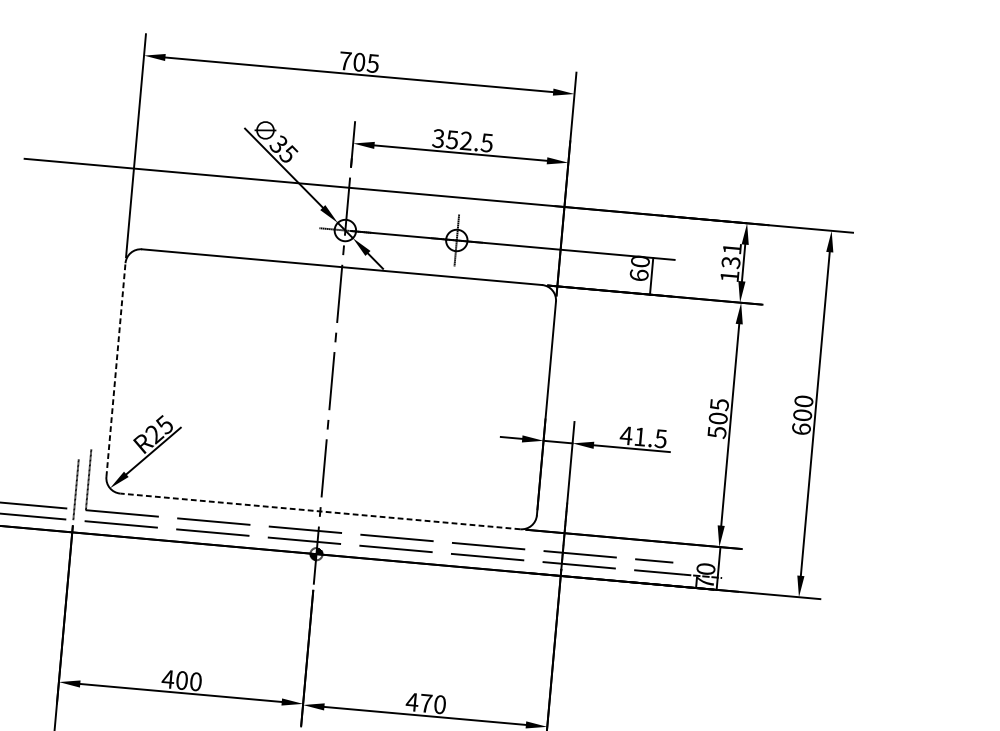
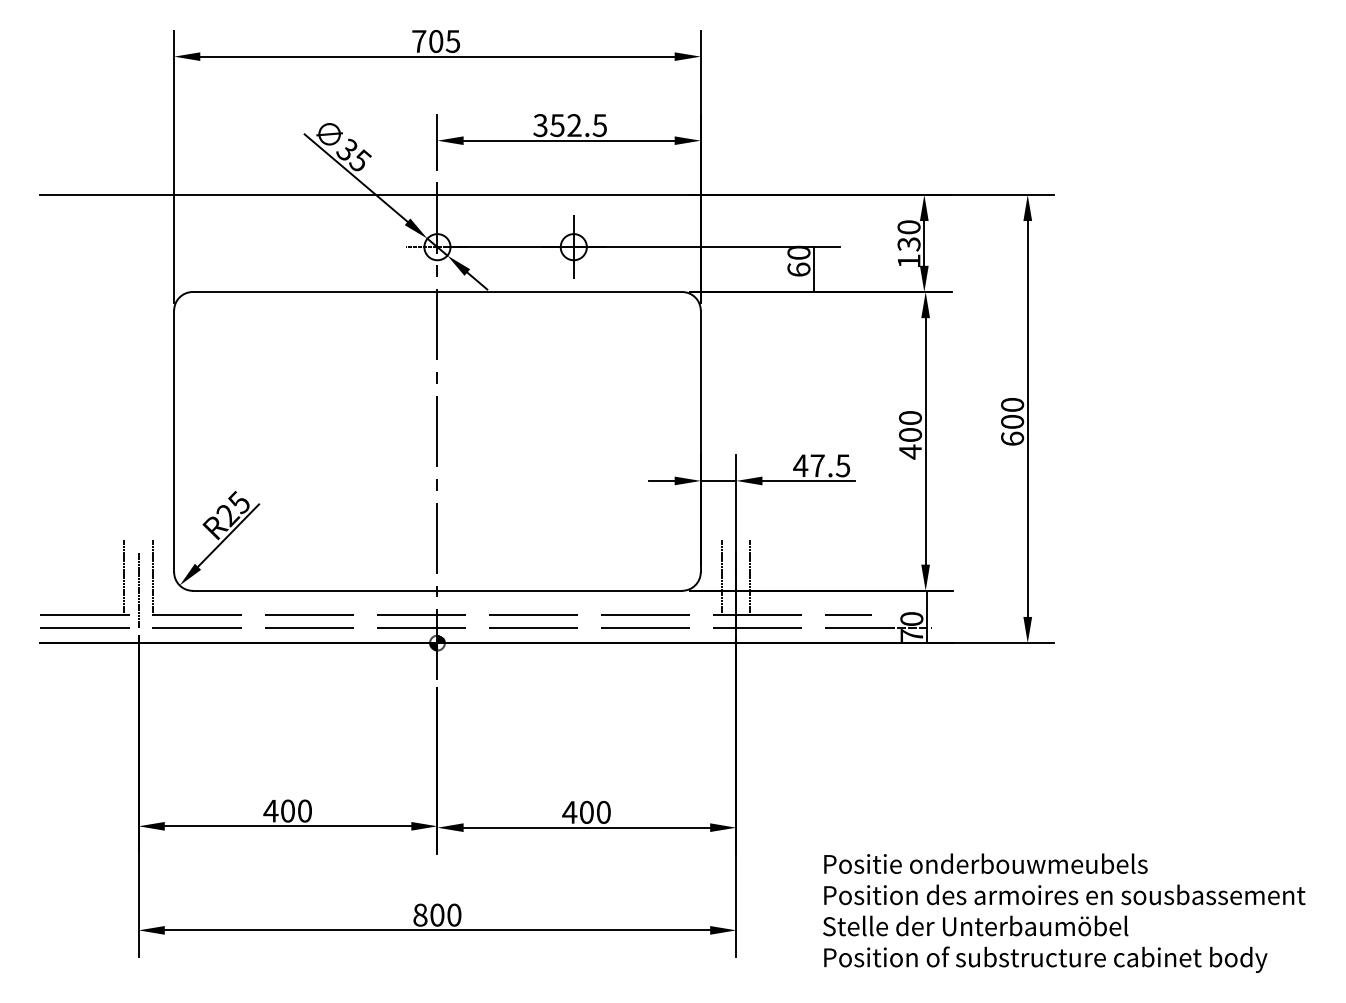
text: (731, 248) -> (908, 227), 131 -> 130
line: (116, 370) -> (174, 441), dashed -> solid
text: (718, 418) -> (910, 435), 505 -> 400
text: (640, 436) -> (817, 465), 41.5 -> 47.5
line: (65, 477) -> (124, 577), added
line: (320, 511) -> (437, 590), dashed -> solid
line: (554, 521) -> (722, 577), added
line: (577, 523) -> (750, 577), added
text: (426, 702) -> (586, 811), 470 -> 400

